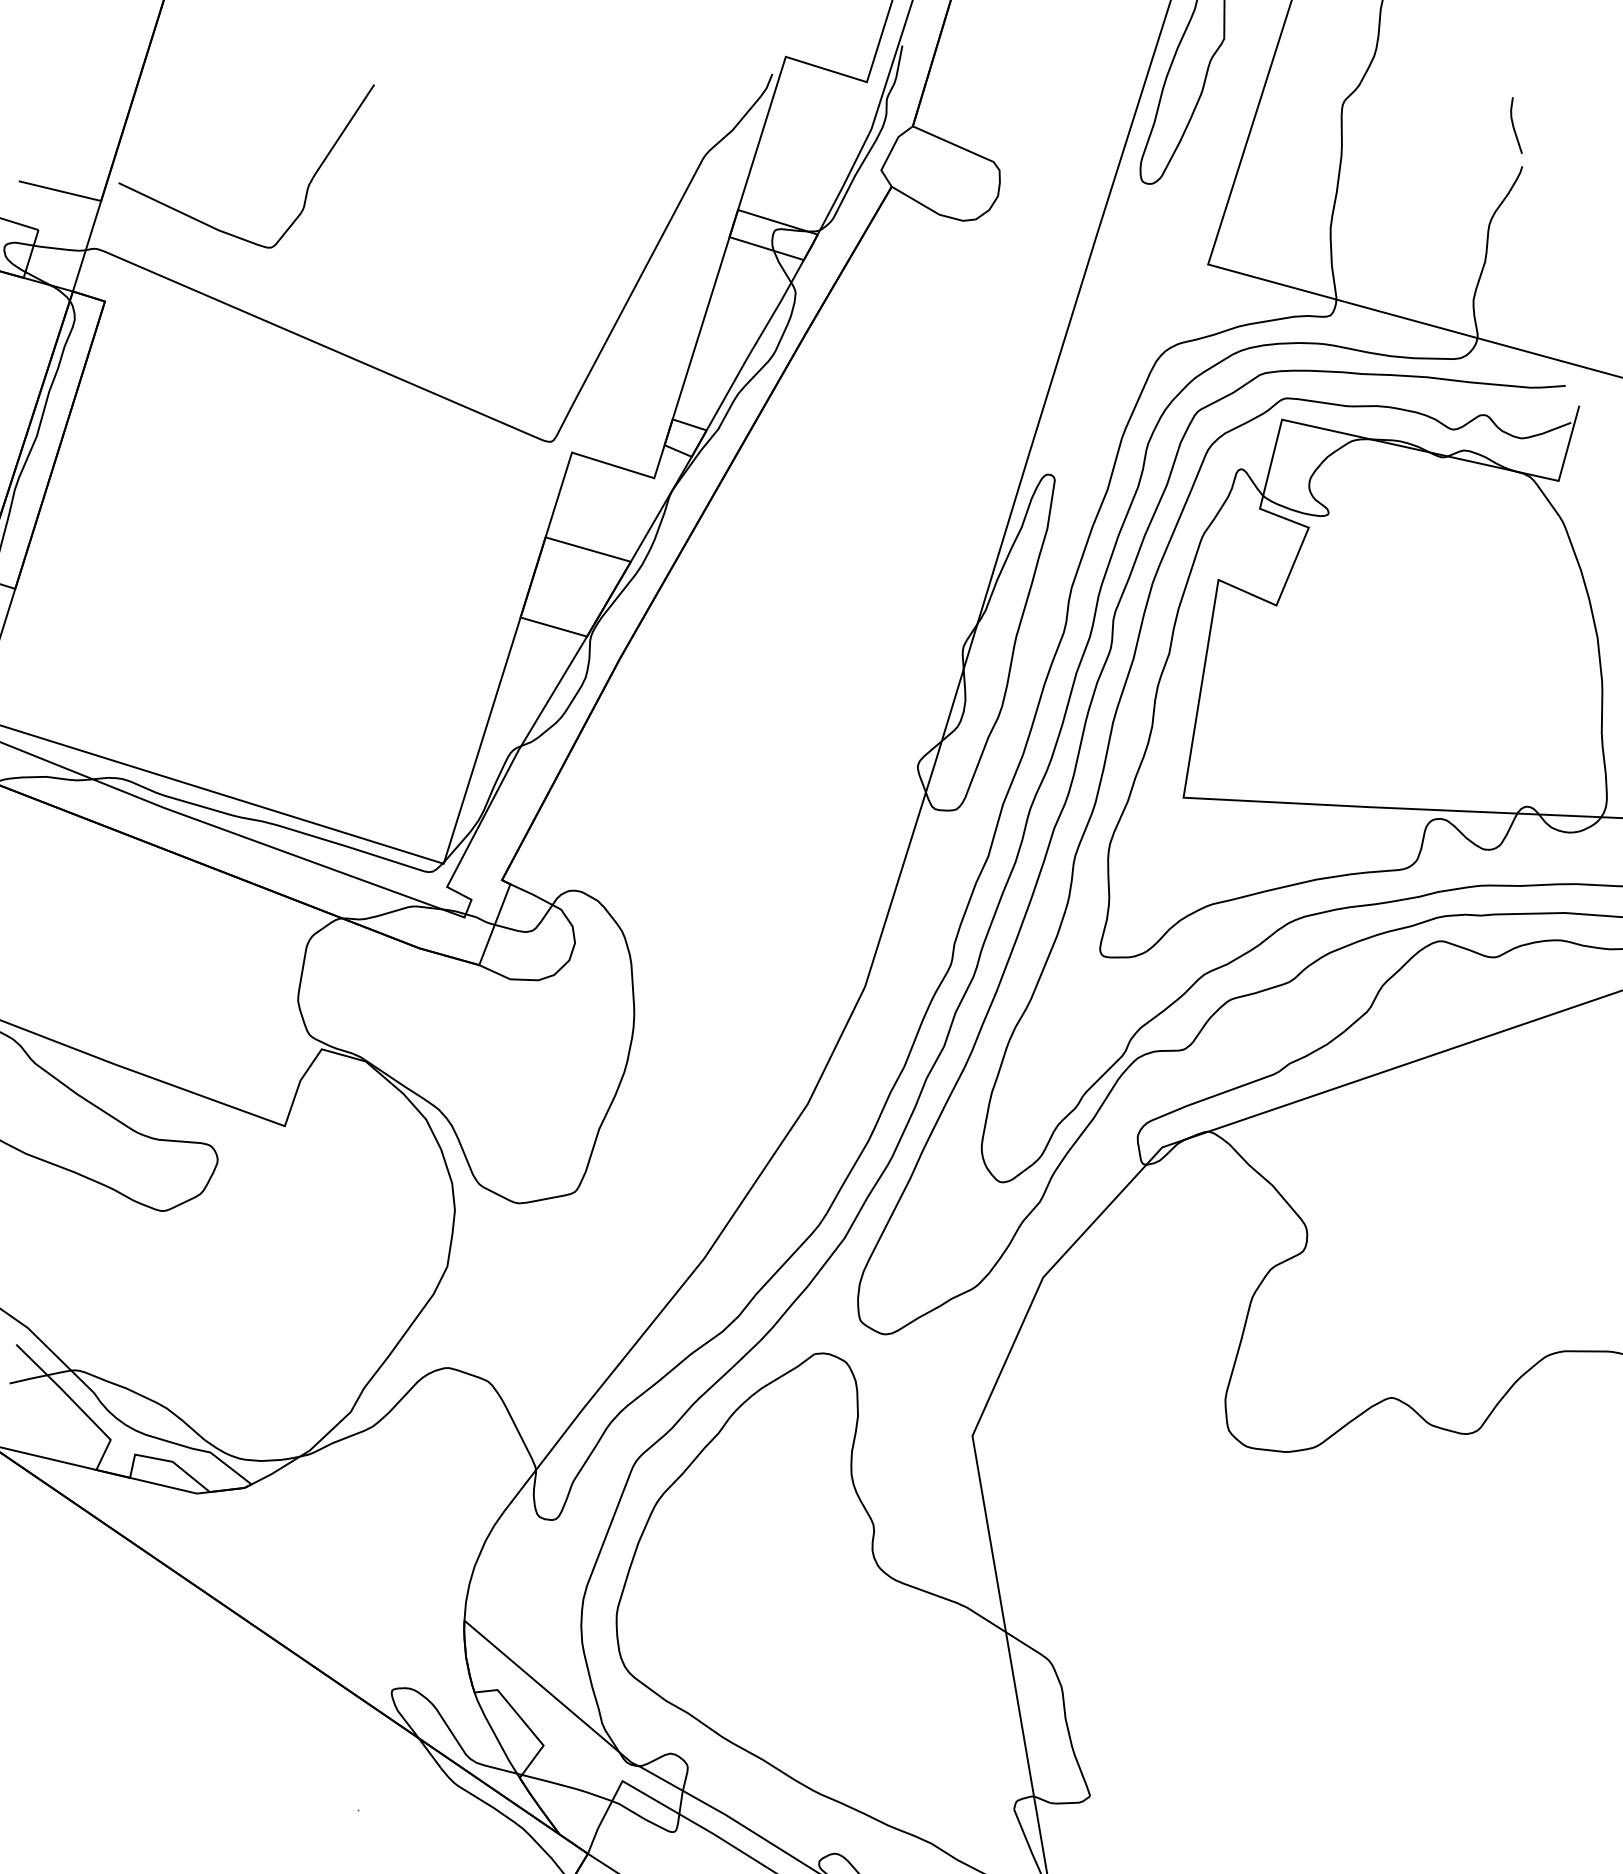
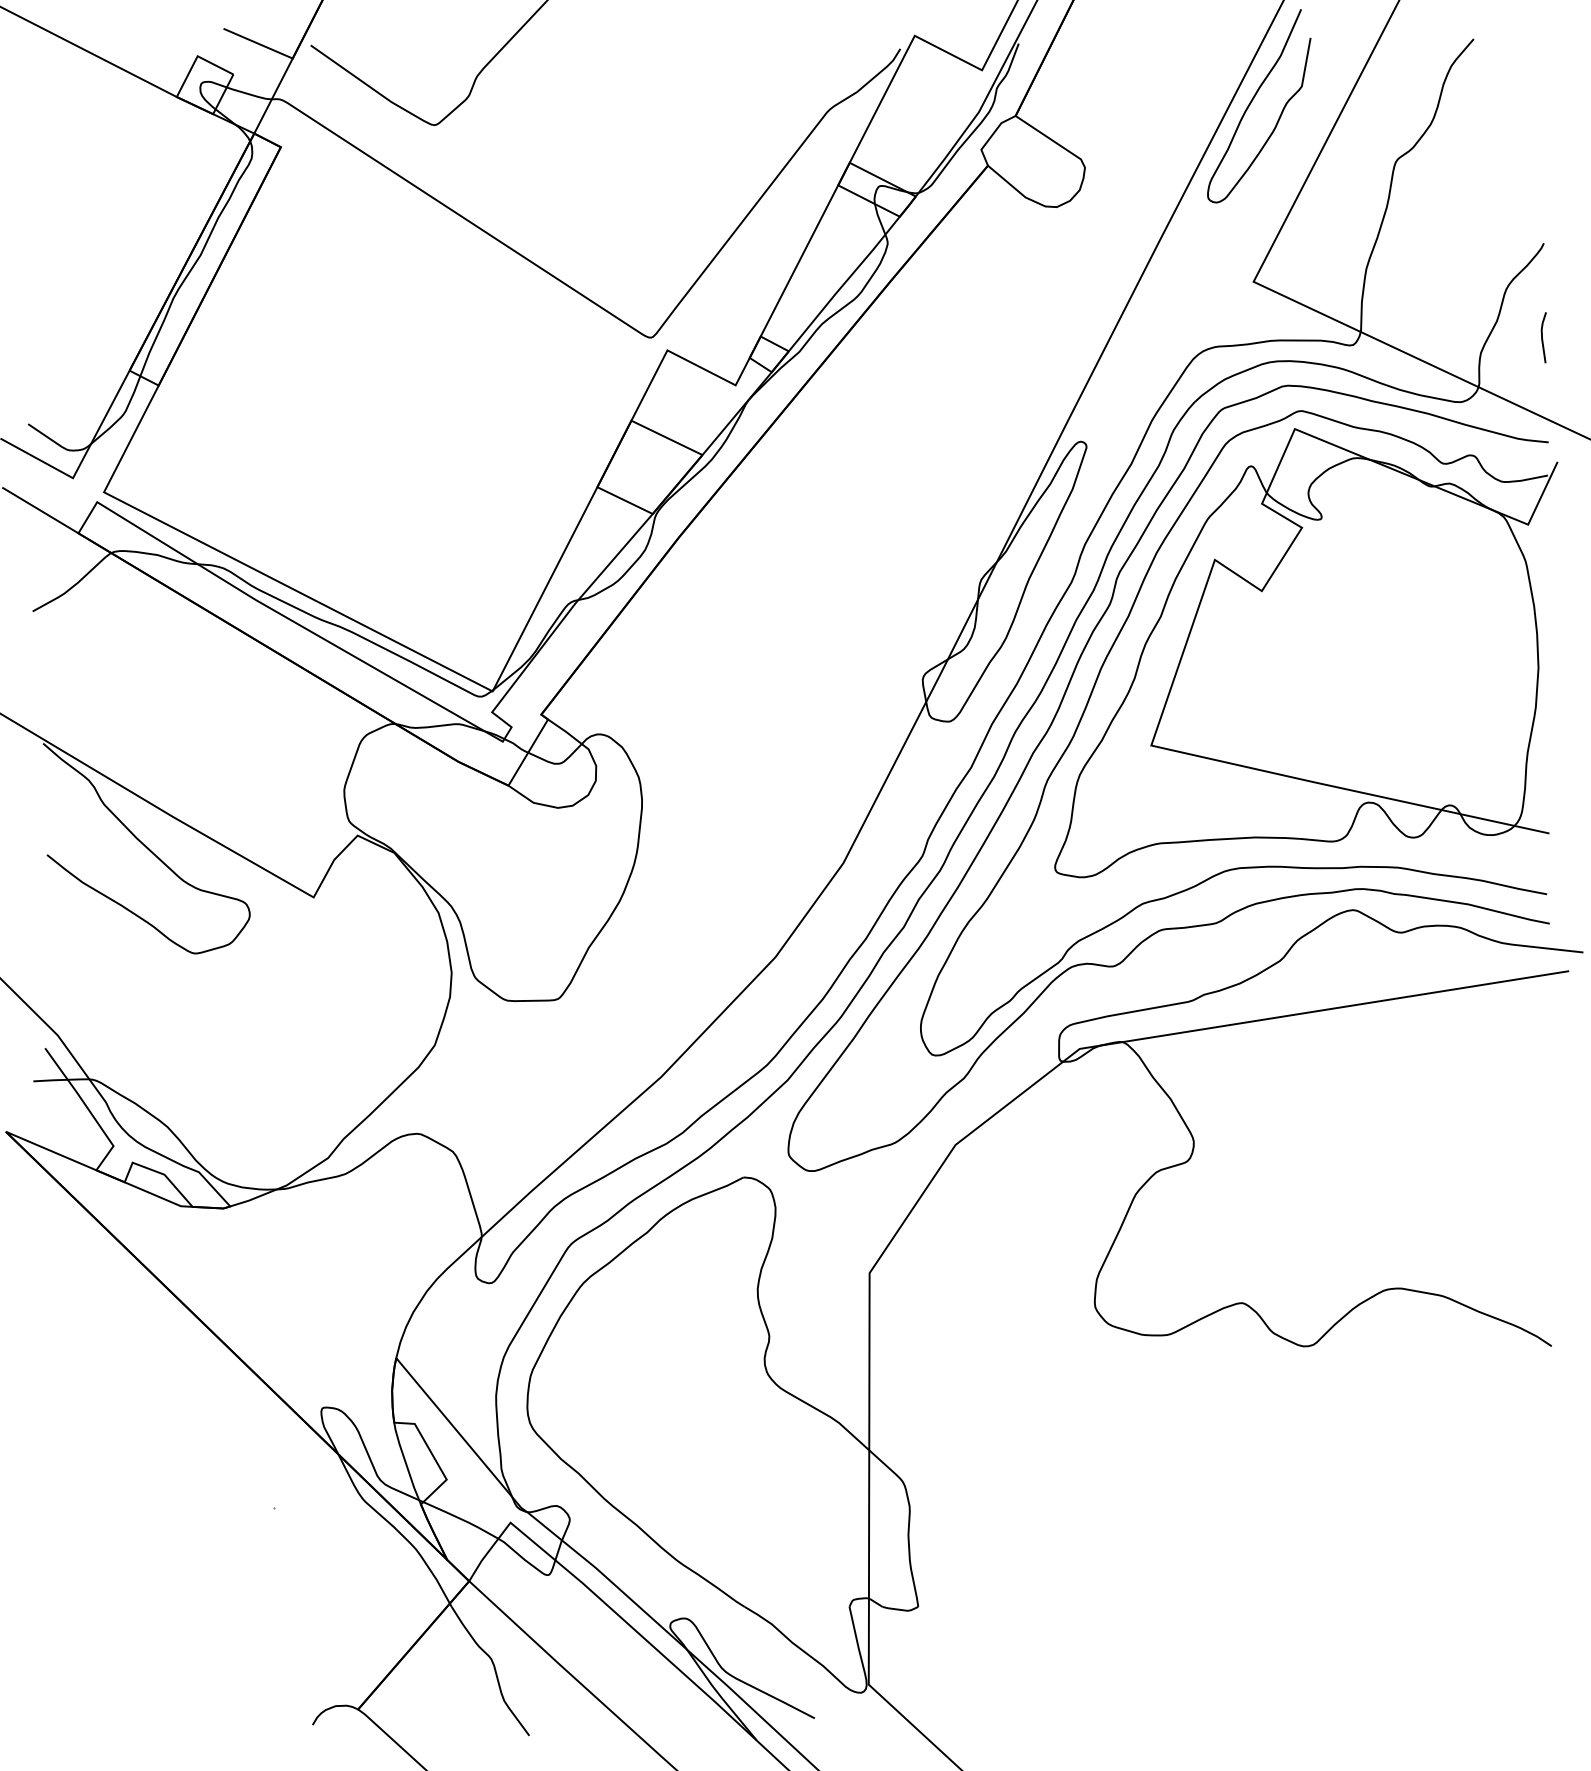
line: (1513, 125) -> (1542, 337), moved

